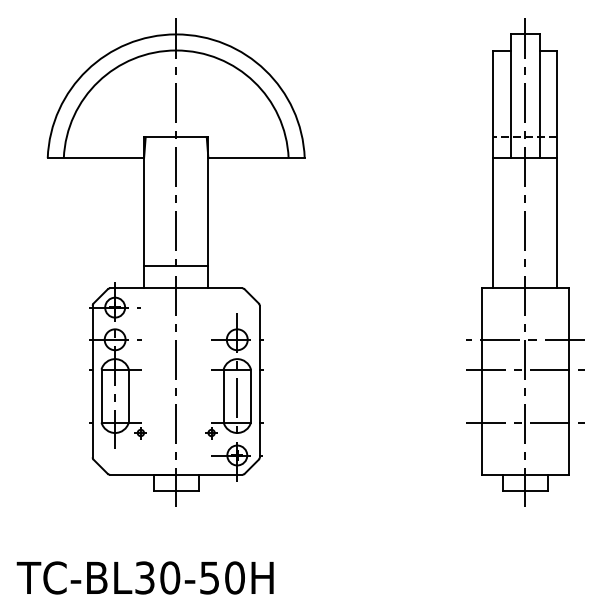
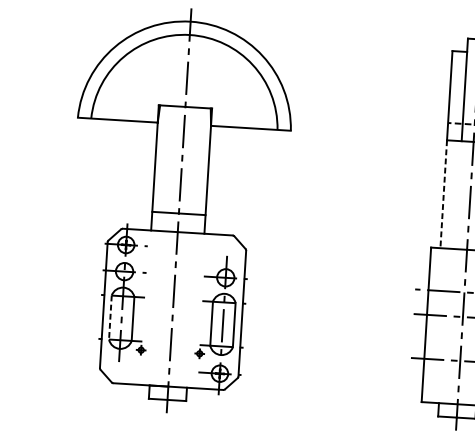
line: (493, 223) -> (443, 194), solid -> dashed
line: (101, 396) -> (110, 317), solid -> dashed

